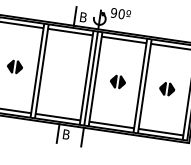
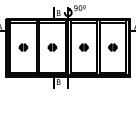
part: (64, 74) -> (52, 47), added

